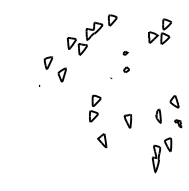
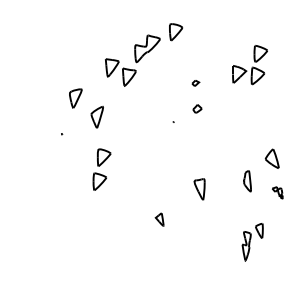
part: (159, 31) -> (248, 64), moved
part: (95, 108) -> (102, 169), moved
part: (102, 140) -> (159, 219), size x0.6
part: (161, 155) -> (251, 242), size x0.7

